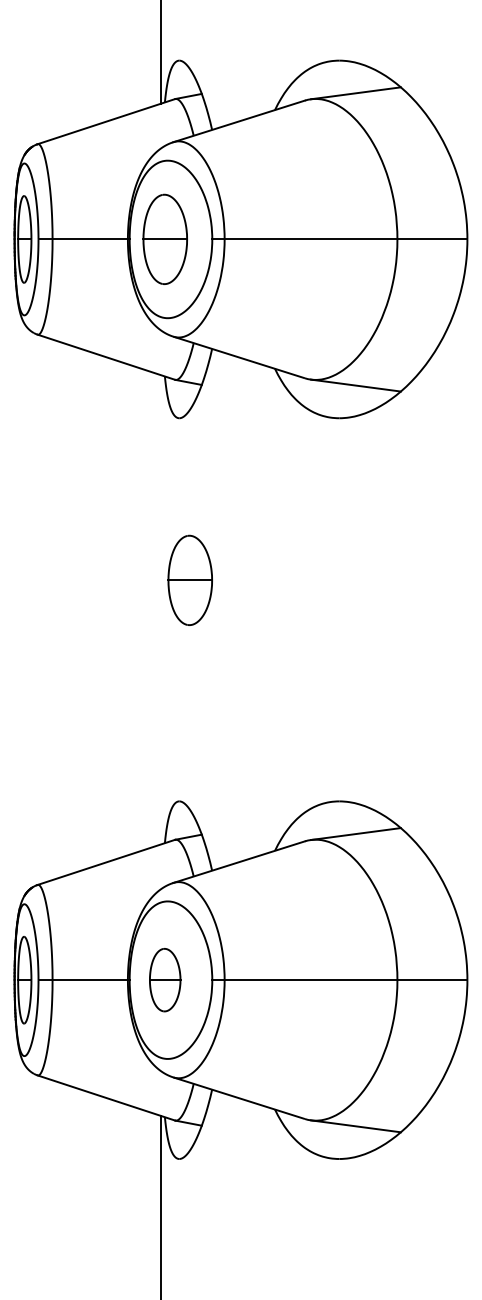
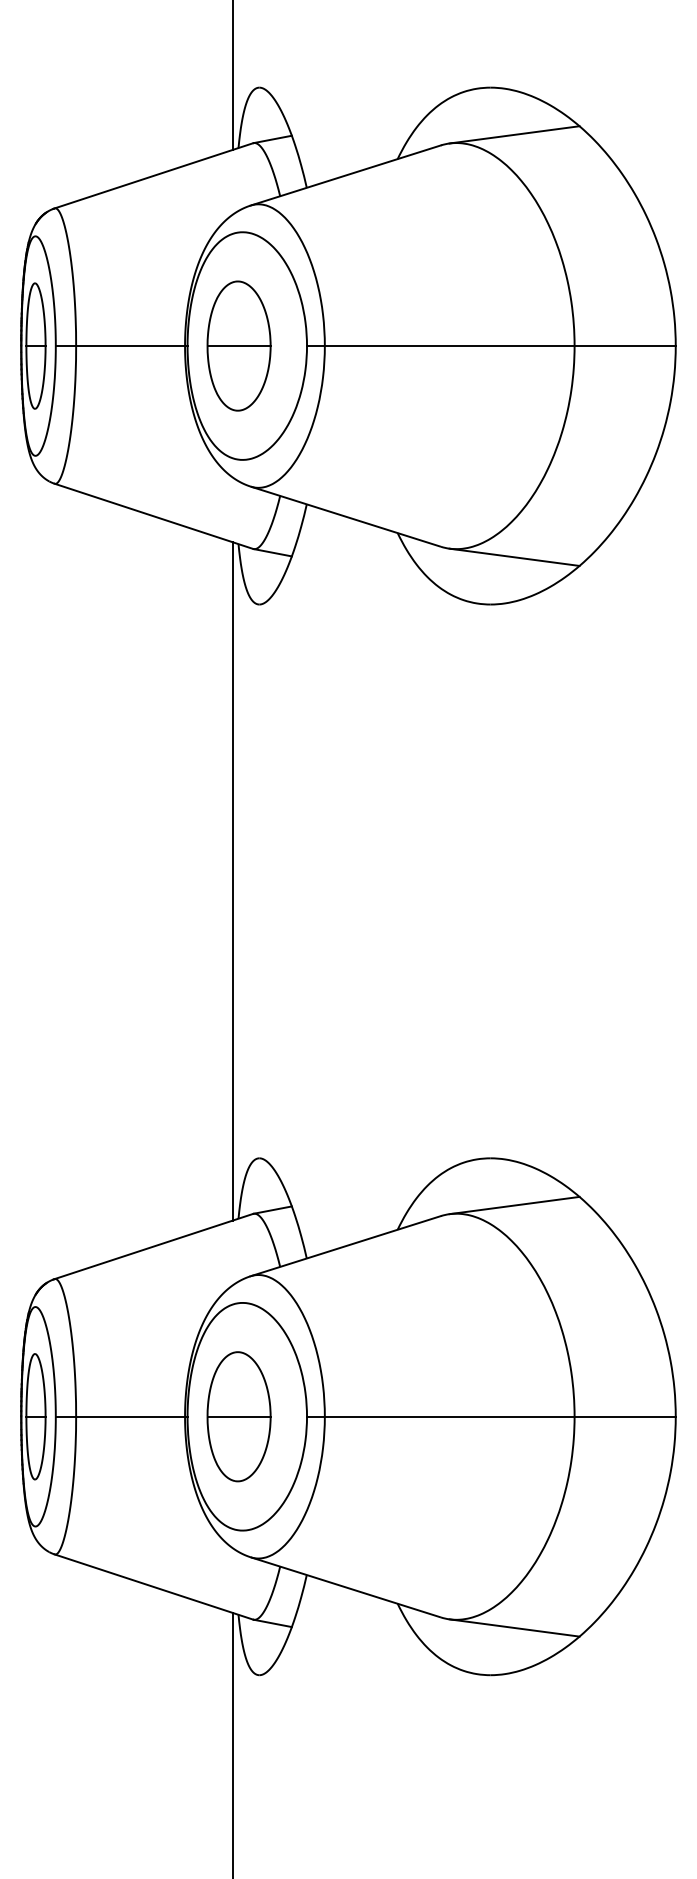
part: (189, 579) -> (274, 837), removed
line: (160, 609) -> (232, 880), added
part: (164, 979) -> (237, 1415), size x1.43

